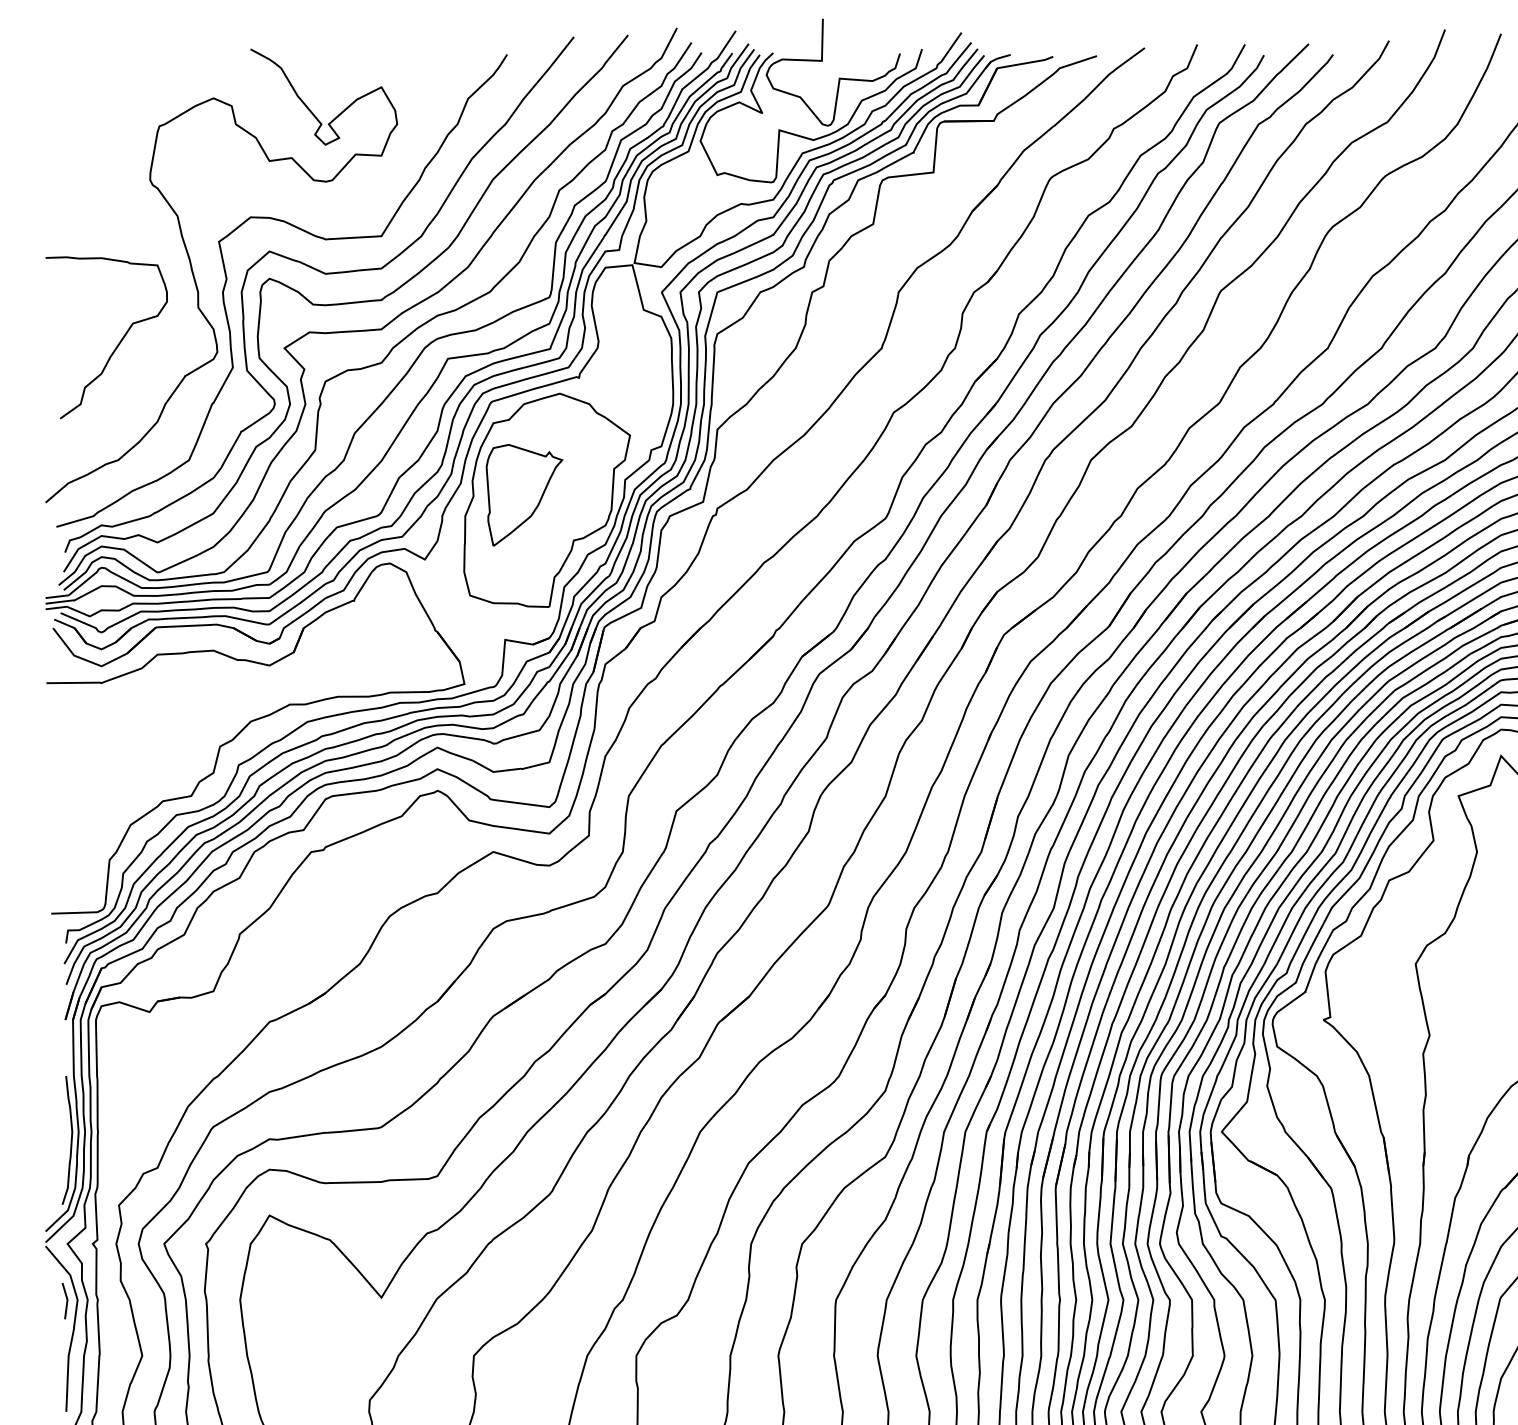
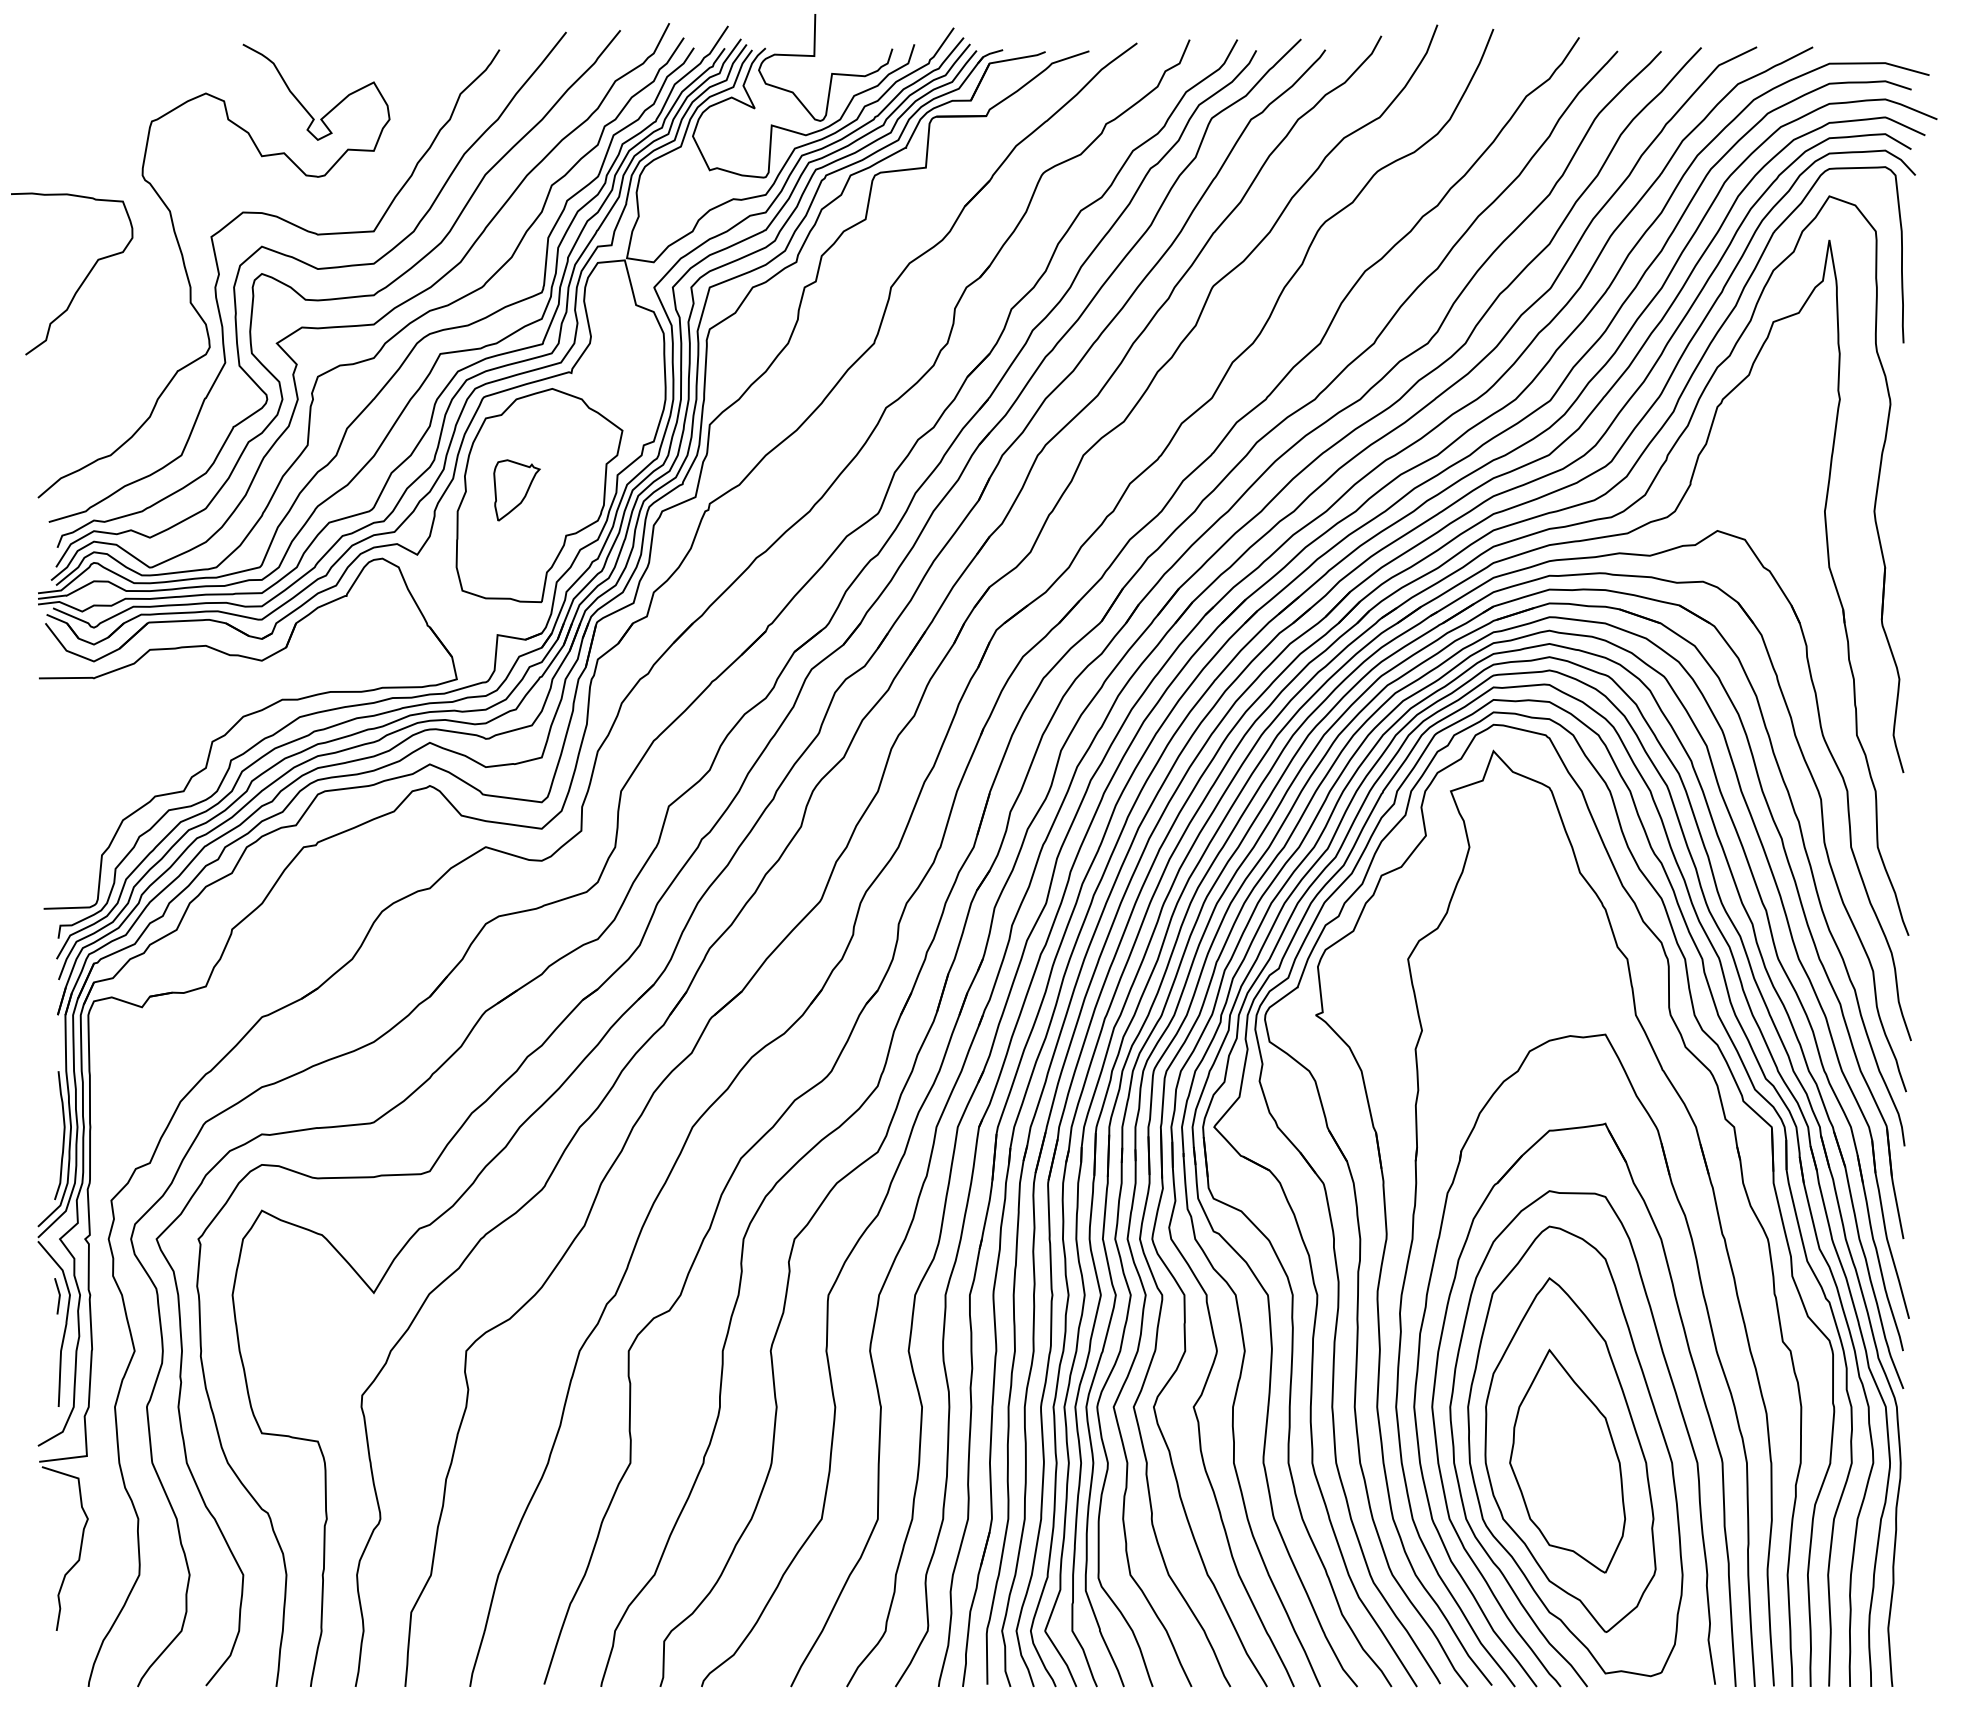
curve: (117, 345) -> (82, 281), moved
part: (524, 495) -> (516, 490), size x0.6

